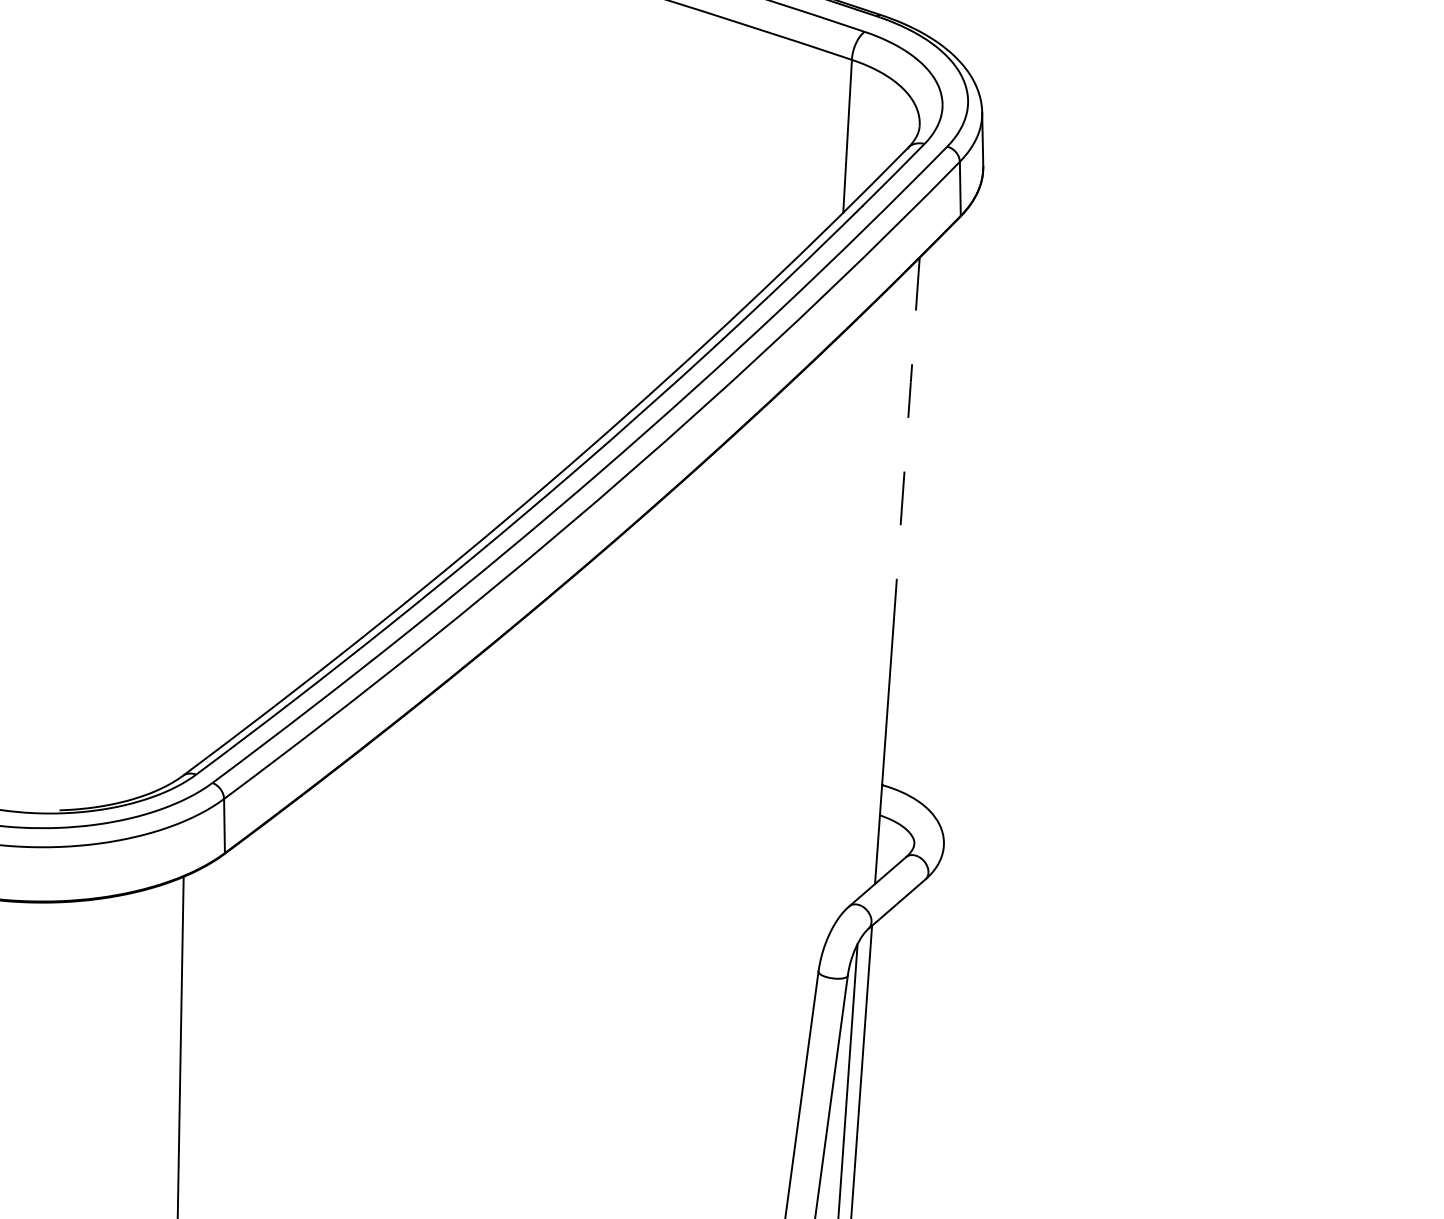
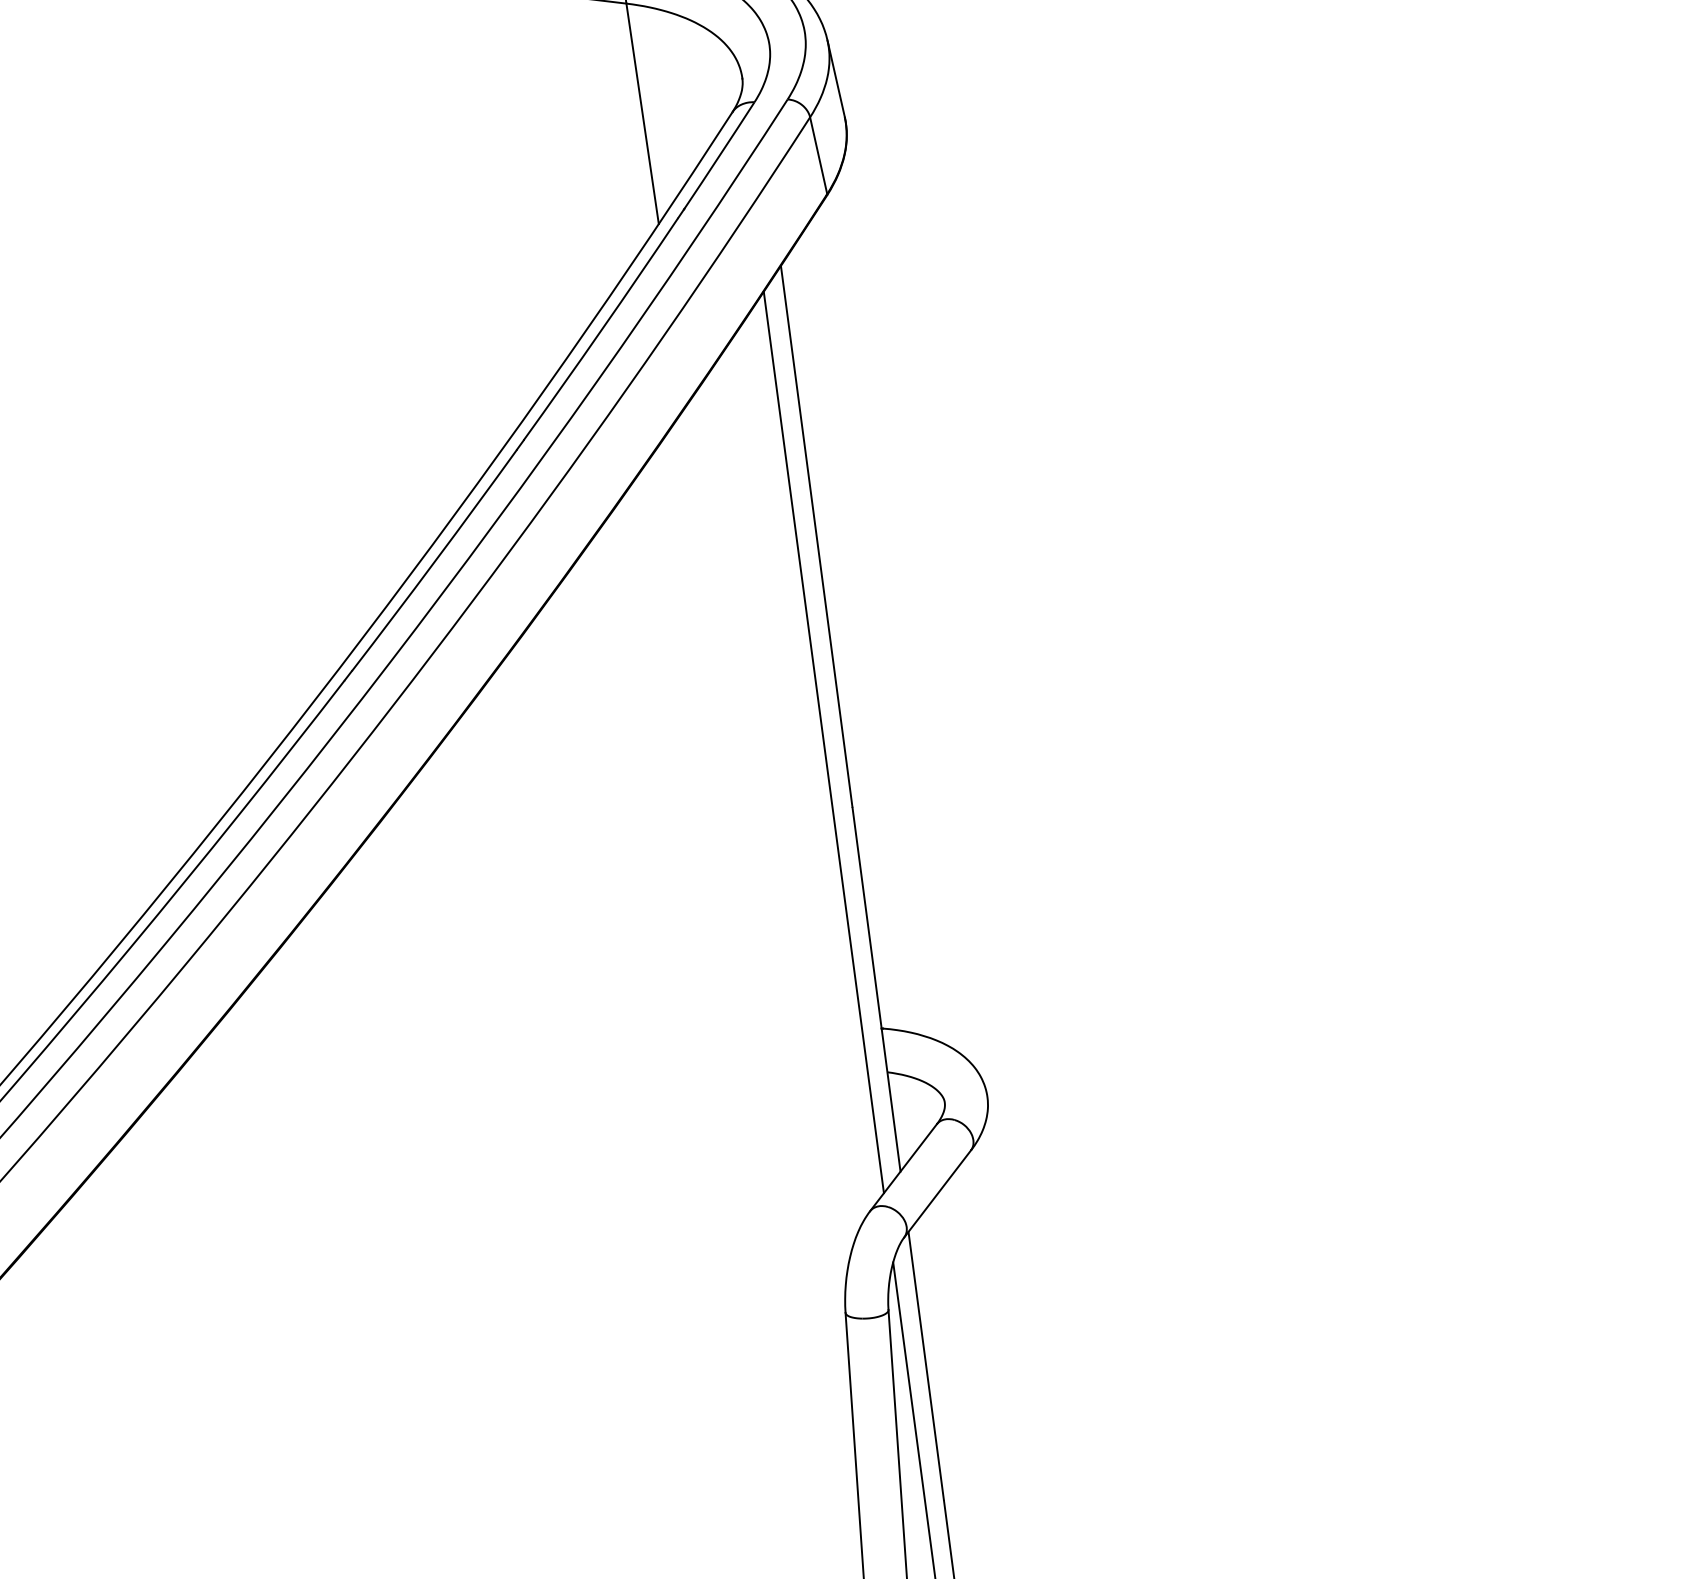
line: (906, 444) -> (816, 535), dashed -> solid
line: (882, 584) -> (823, 742), added

